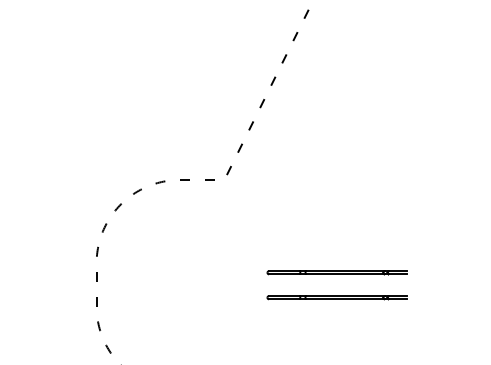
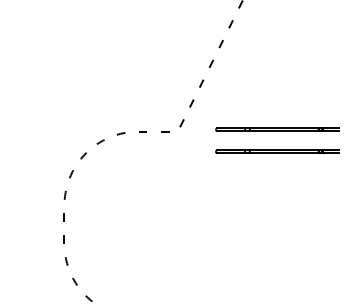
part: (336, 295) -> (277, 149), moved

